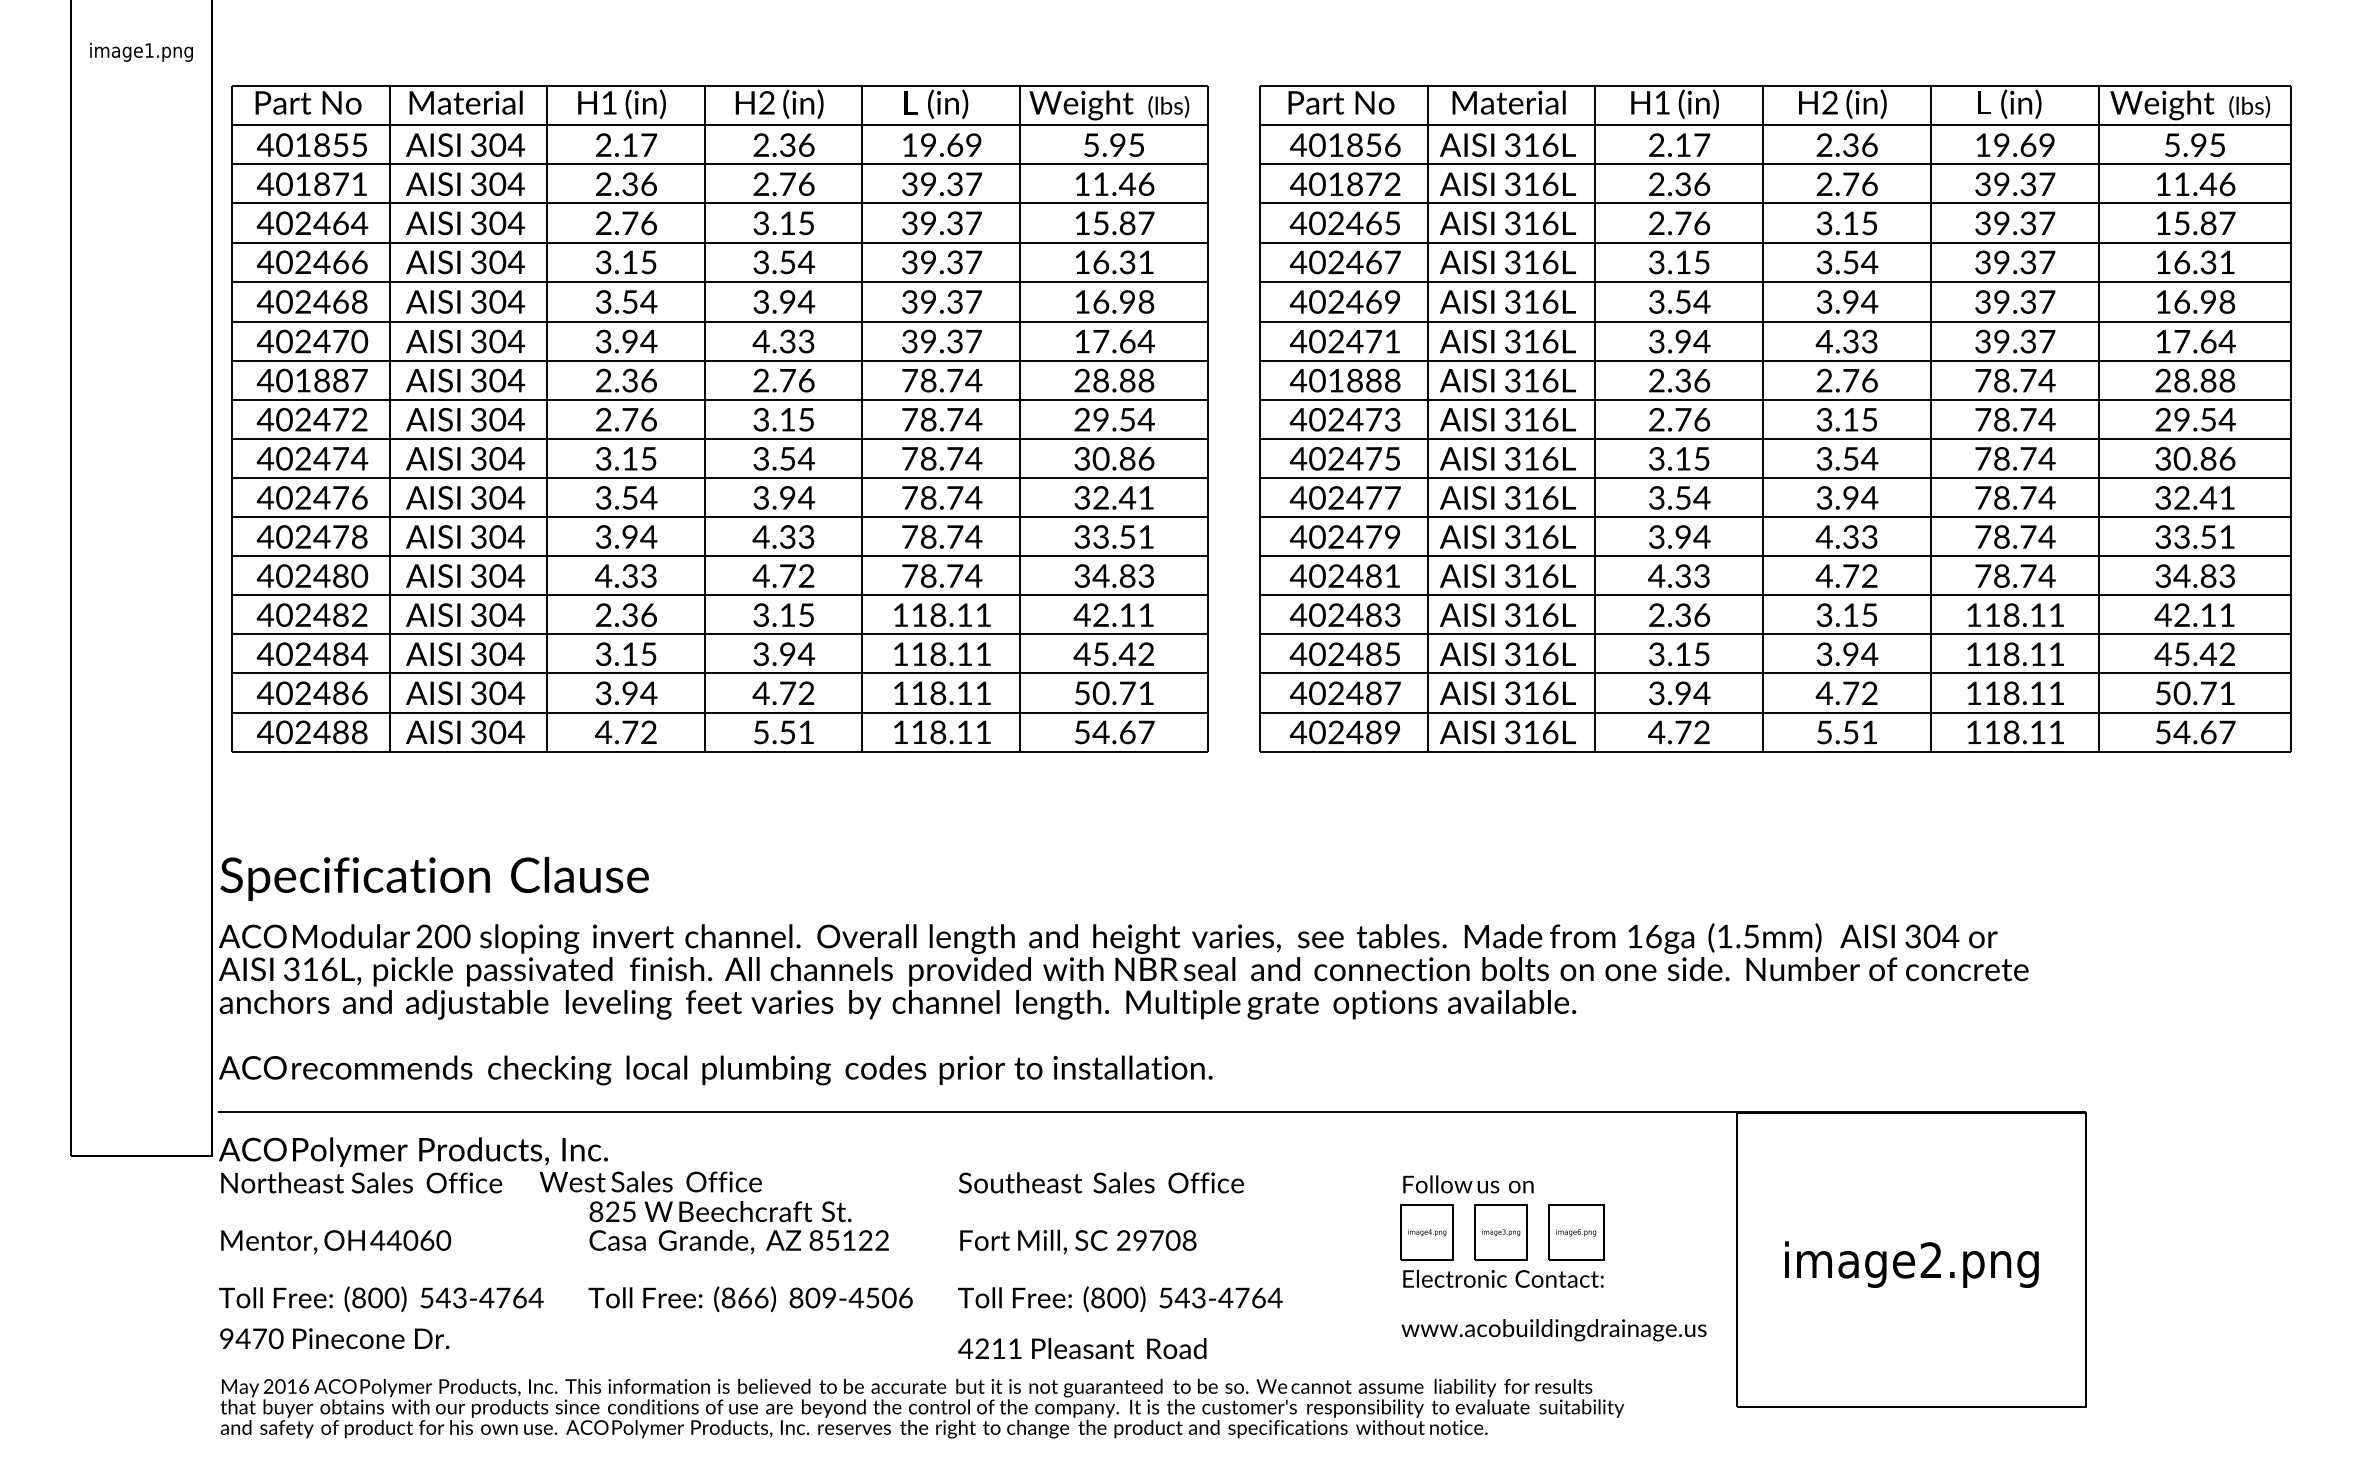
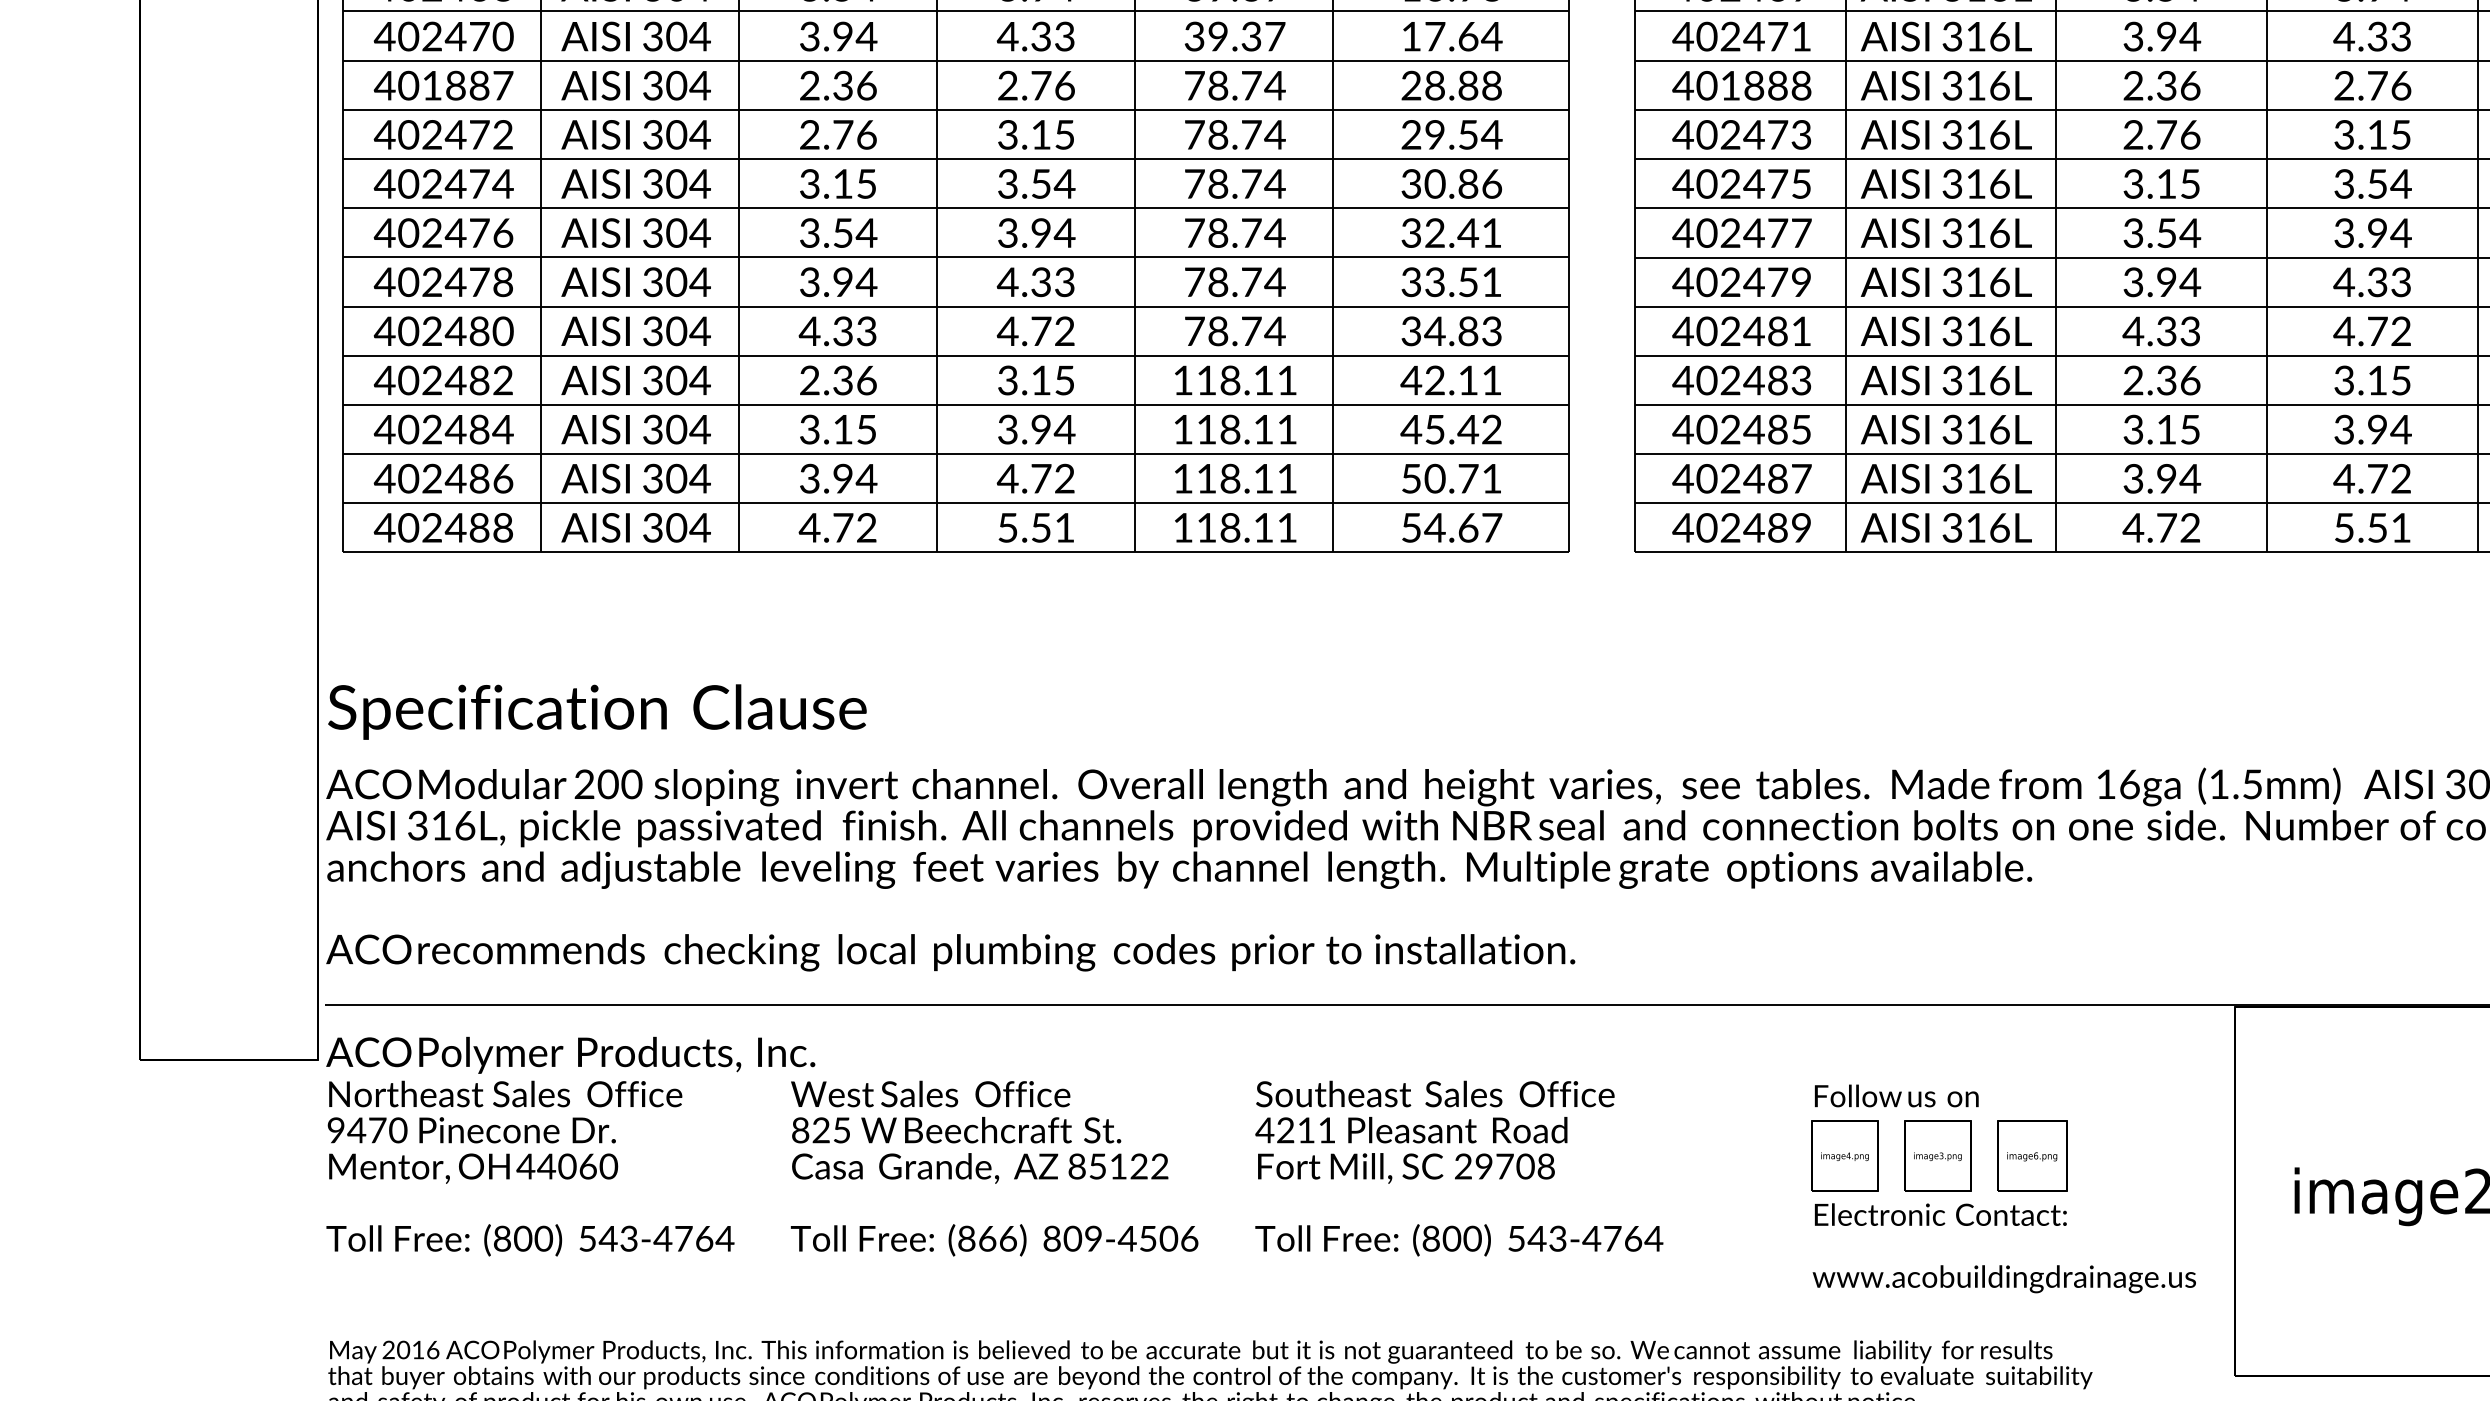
text: (650, 1181) -> (930, 1093), moved
text: (334, 1338) -> (471, 1130), moved
text: (1082, 1348) -> (1411, 1130), moved

